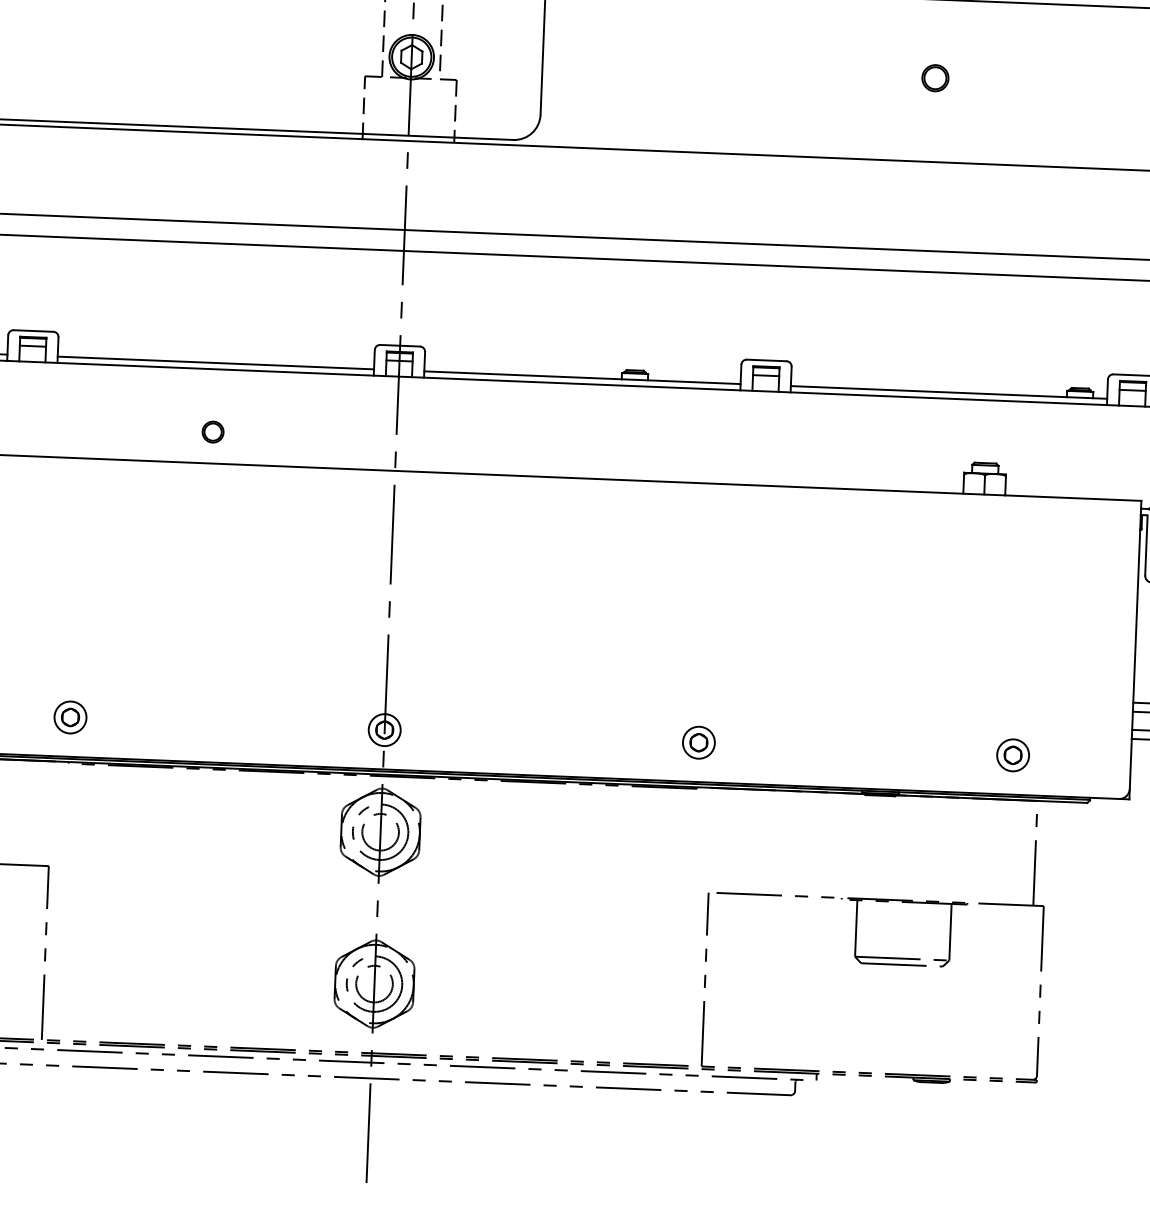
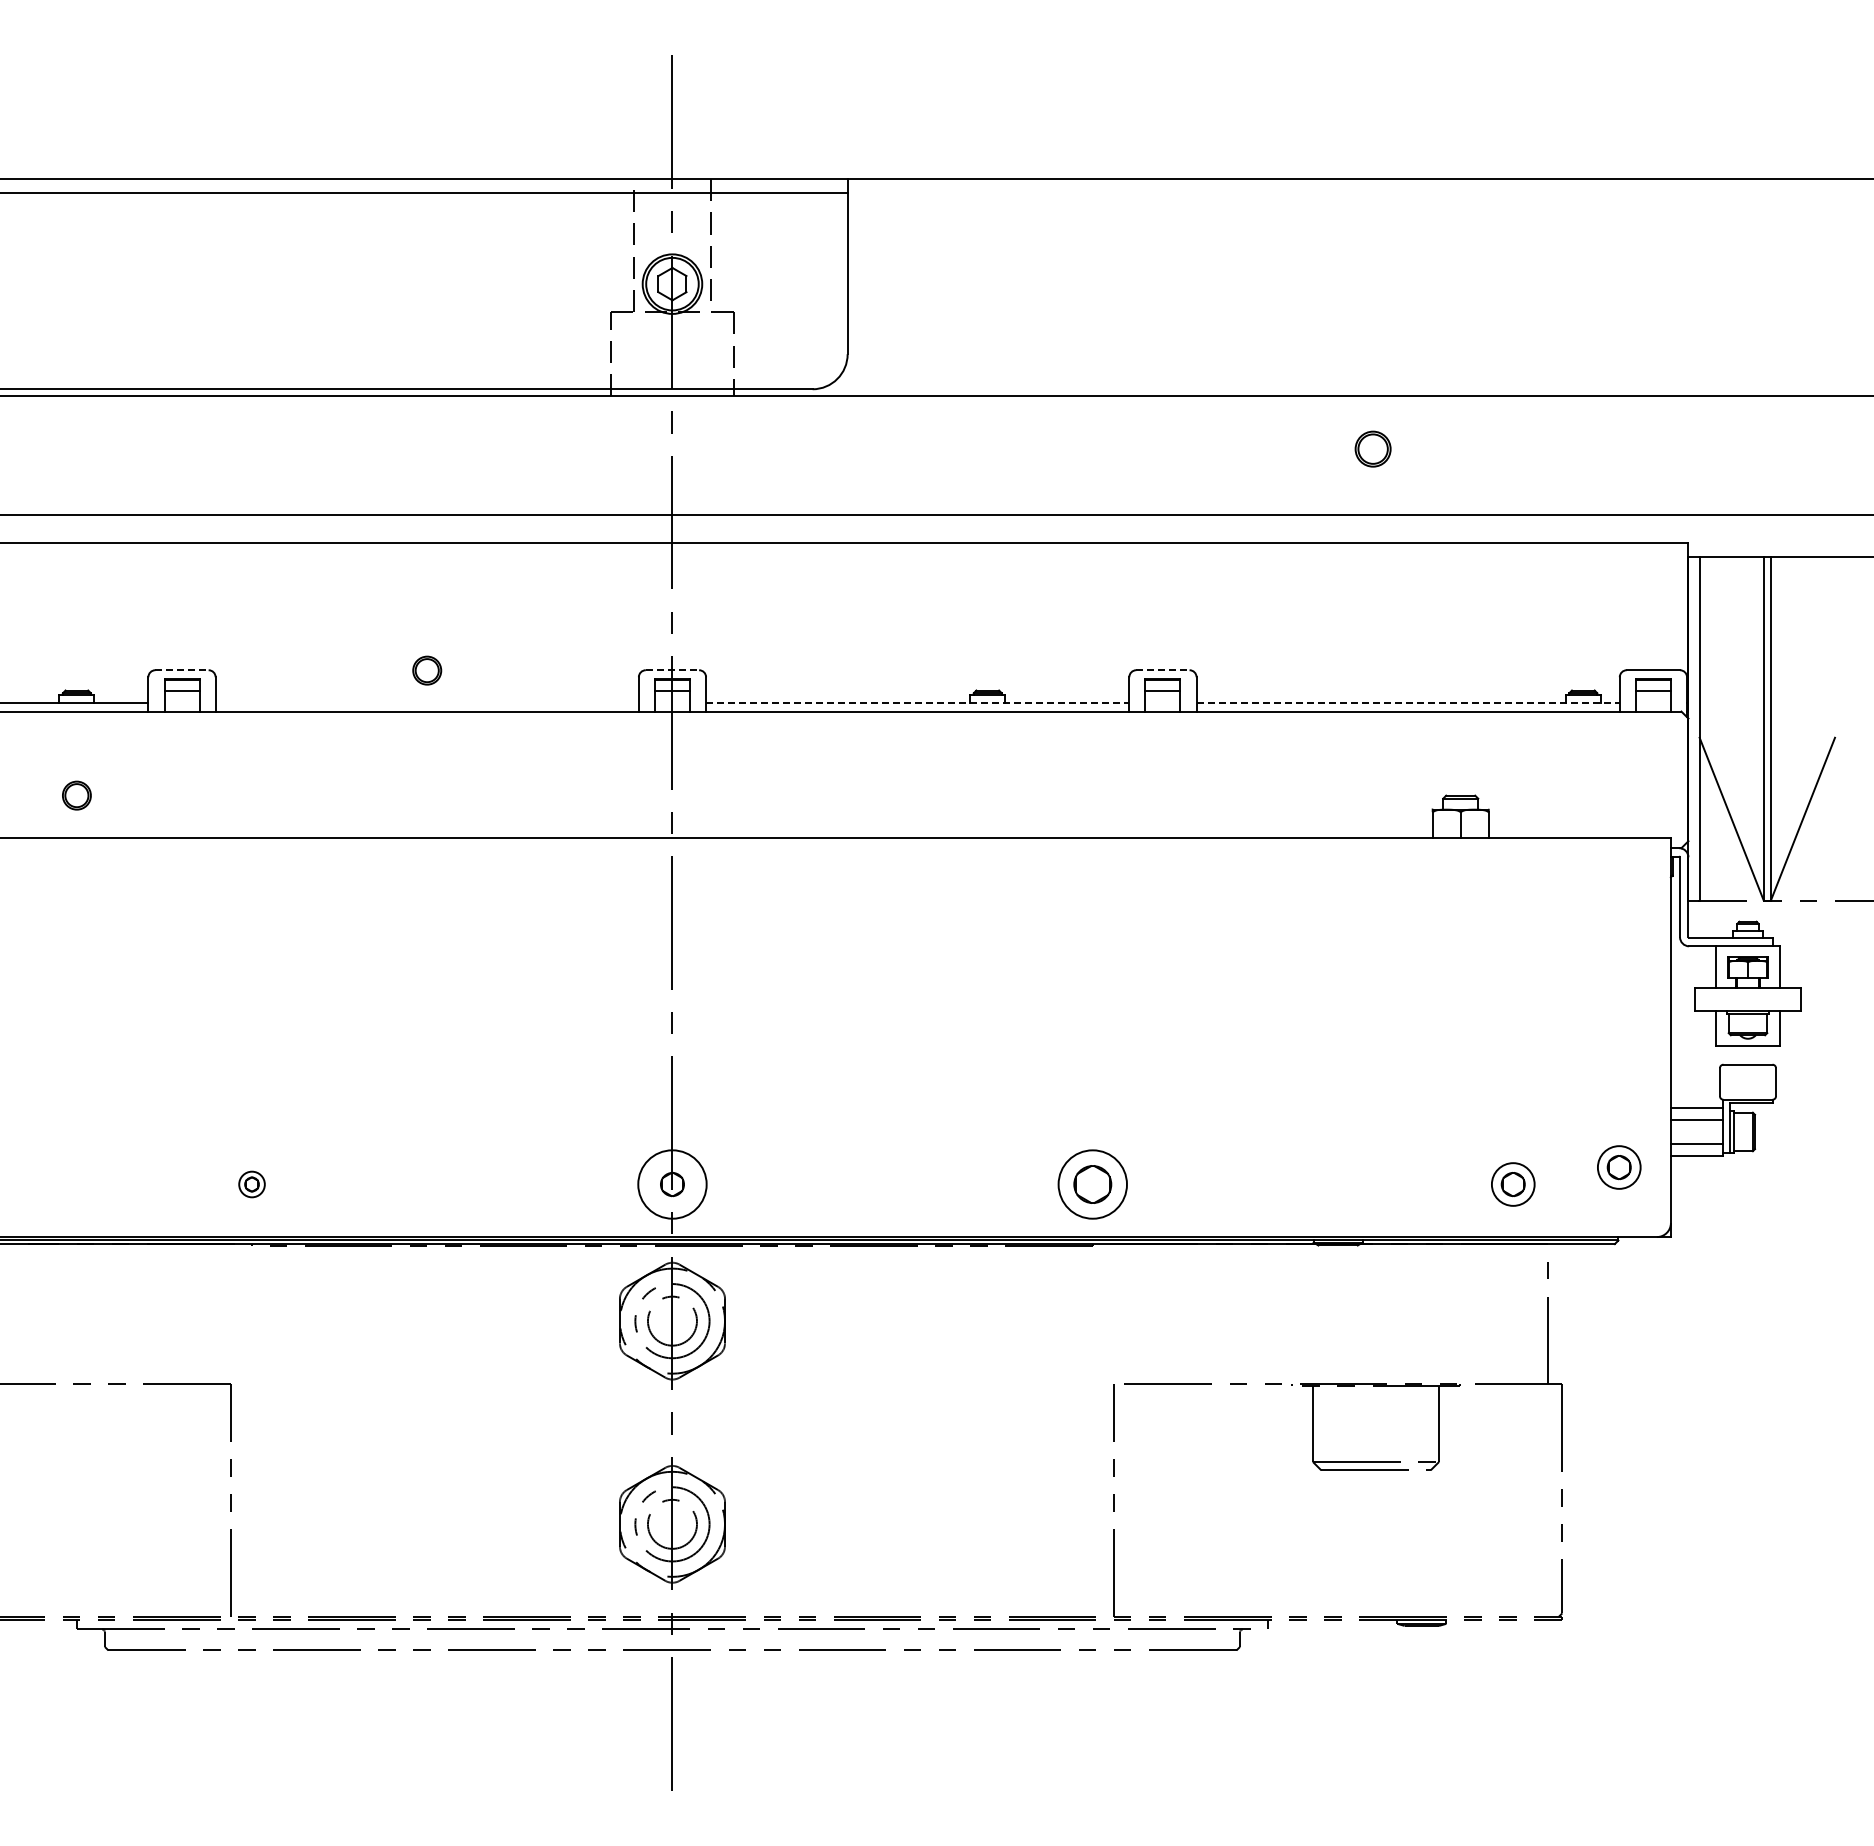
part: (934, 77) -> (1372, 448), moved
line: (33, 331) -> (182, 670), solid -> dashed
line: (400, 345) -> (672, 670), solid -> dashed
line: (766, 360) -> (1162, 670), solid -> dashed
line: (215, 363) -> (426, 703), removed
line: (582, 377) -> (917, 703), solid -> dashed
line: (949, 392) -> (1408, 703), solid -> dashed
part: (213, 432) -> (427, 670), moved
part: (70, 717) -> (251, 1184), size x0.6
circle: (384, 730) -> (672, 1184), size x1.6
part: (698, 742) -> (1092, 1184), size x1.6
part: (1093, 745) -> (1619, 1167), added

